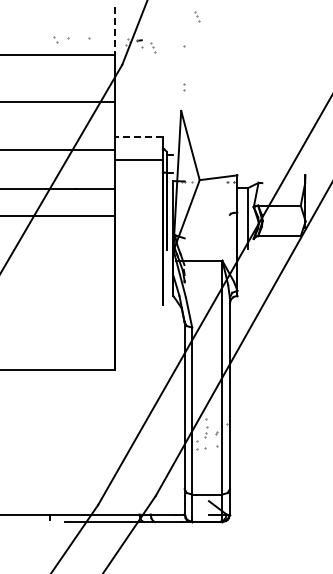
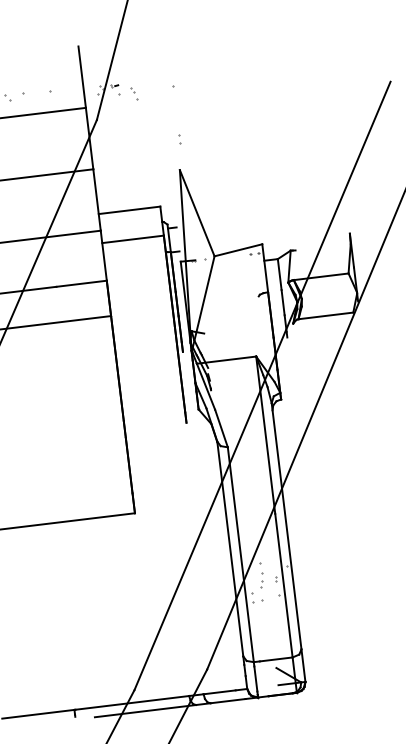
part: (197, 16) -> (186, 46), removed
line: (114, 30) -> (81, 76), dashed -> solid
line: (138, 137) -> (129, 210), dashed -> solid

